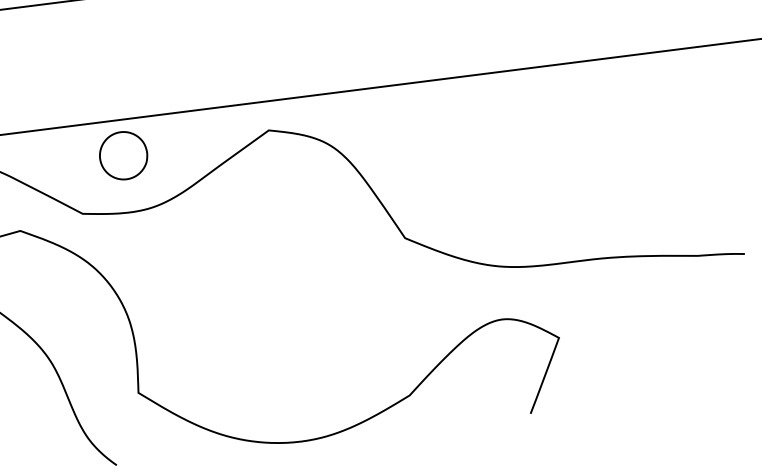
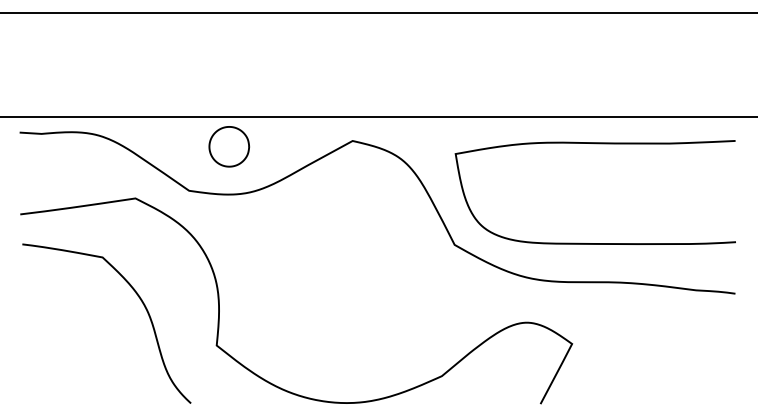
curve: (555, 98) -> (594, 144), added

